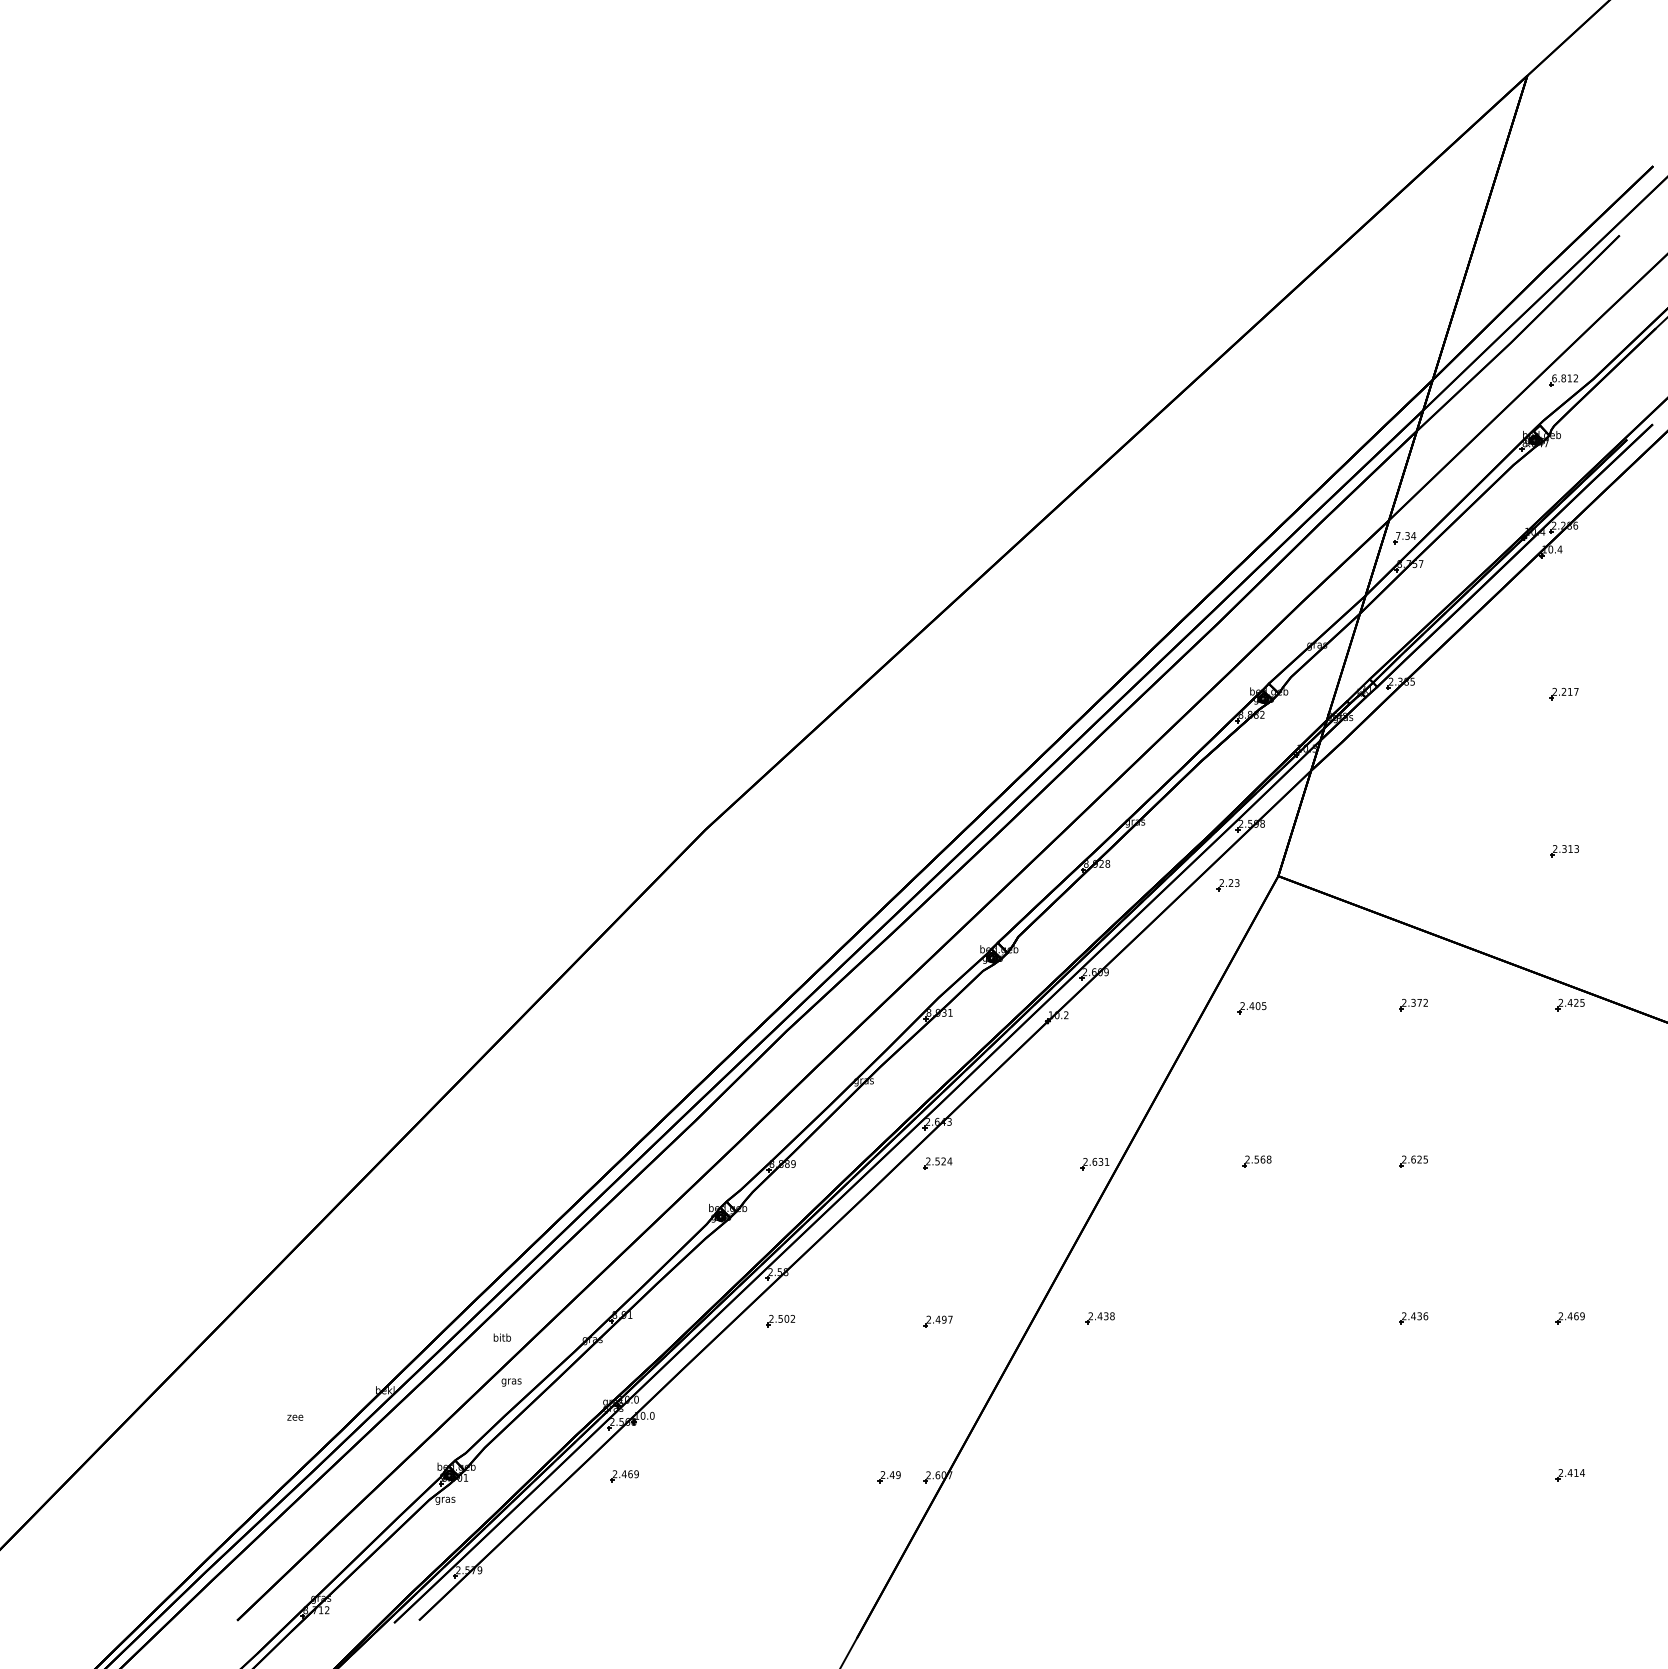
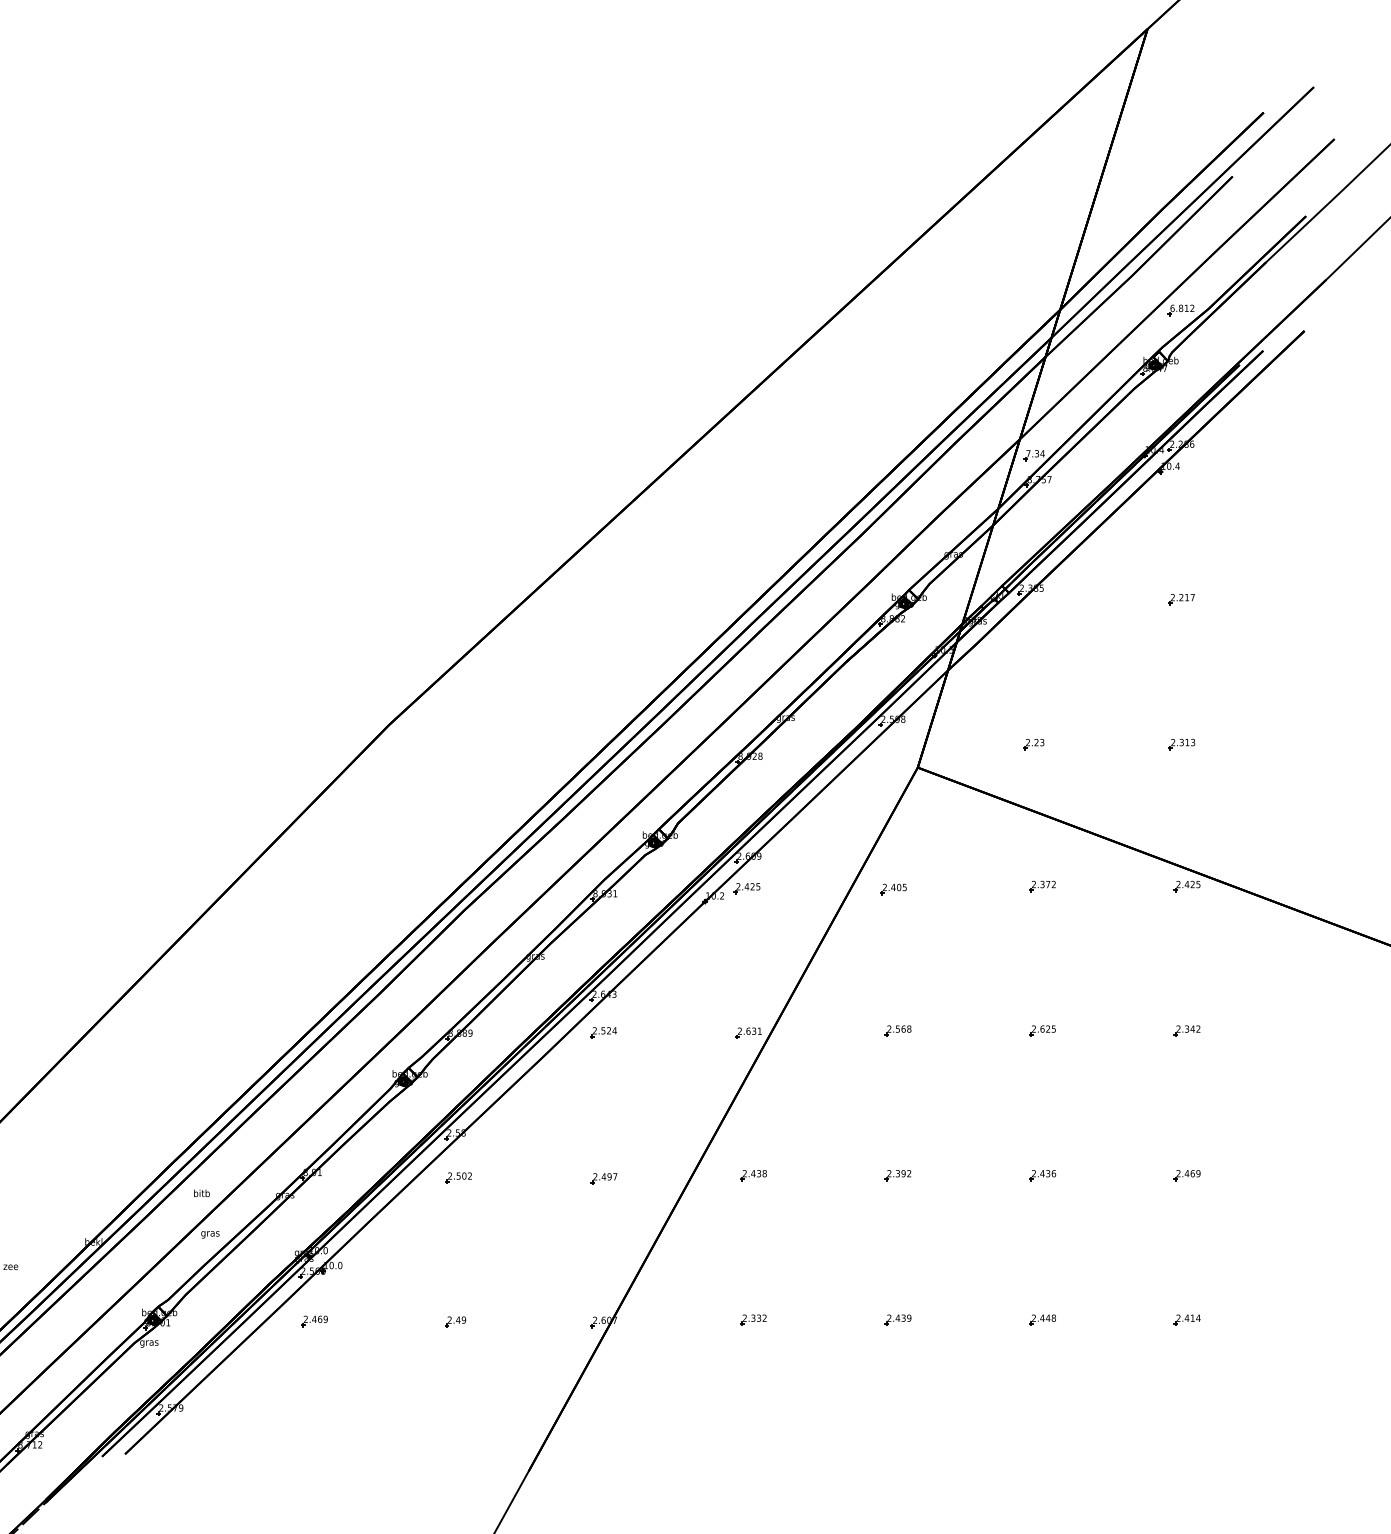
part: (1227, 885) -> (1033, 744), moved
part: (1092, 1007) -> (746, 888), added
part: (1569, 1161) -> (1186, 1030), added
part: (1256, 1318) -> (897, 1175), added
part: (1099, 1475) -> (752, 1320), added
part: (1256, 1475) -> (897, 1320), added
part: (1413, 1475) -> (1042, 1320), added
part: (888, 1477) -> (454, 1322), moved

